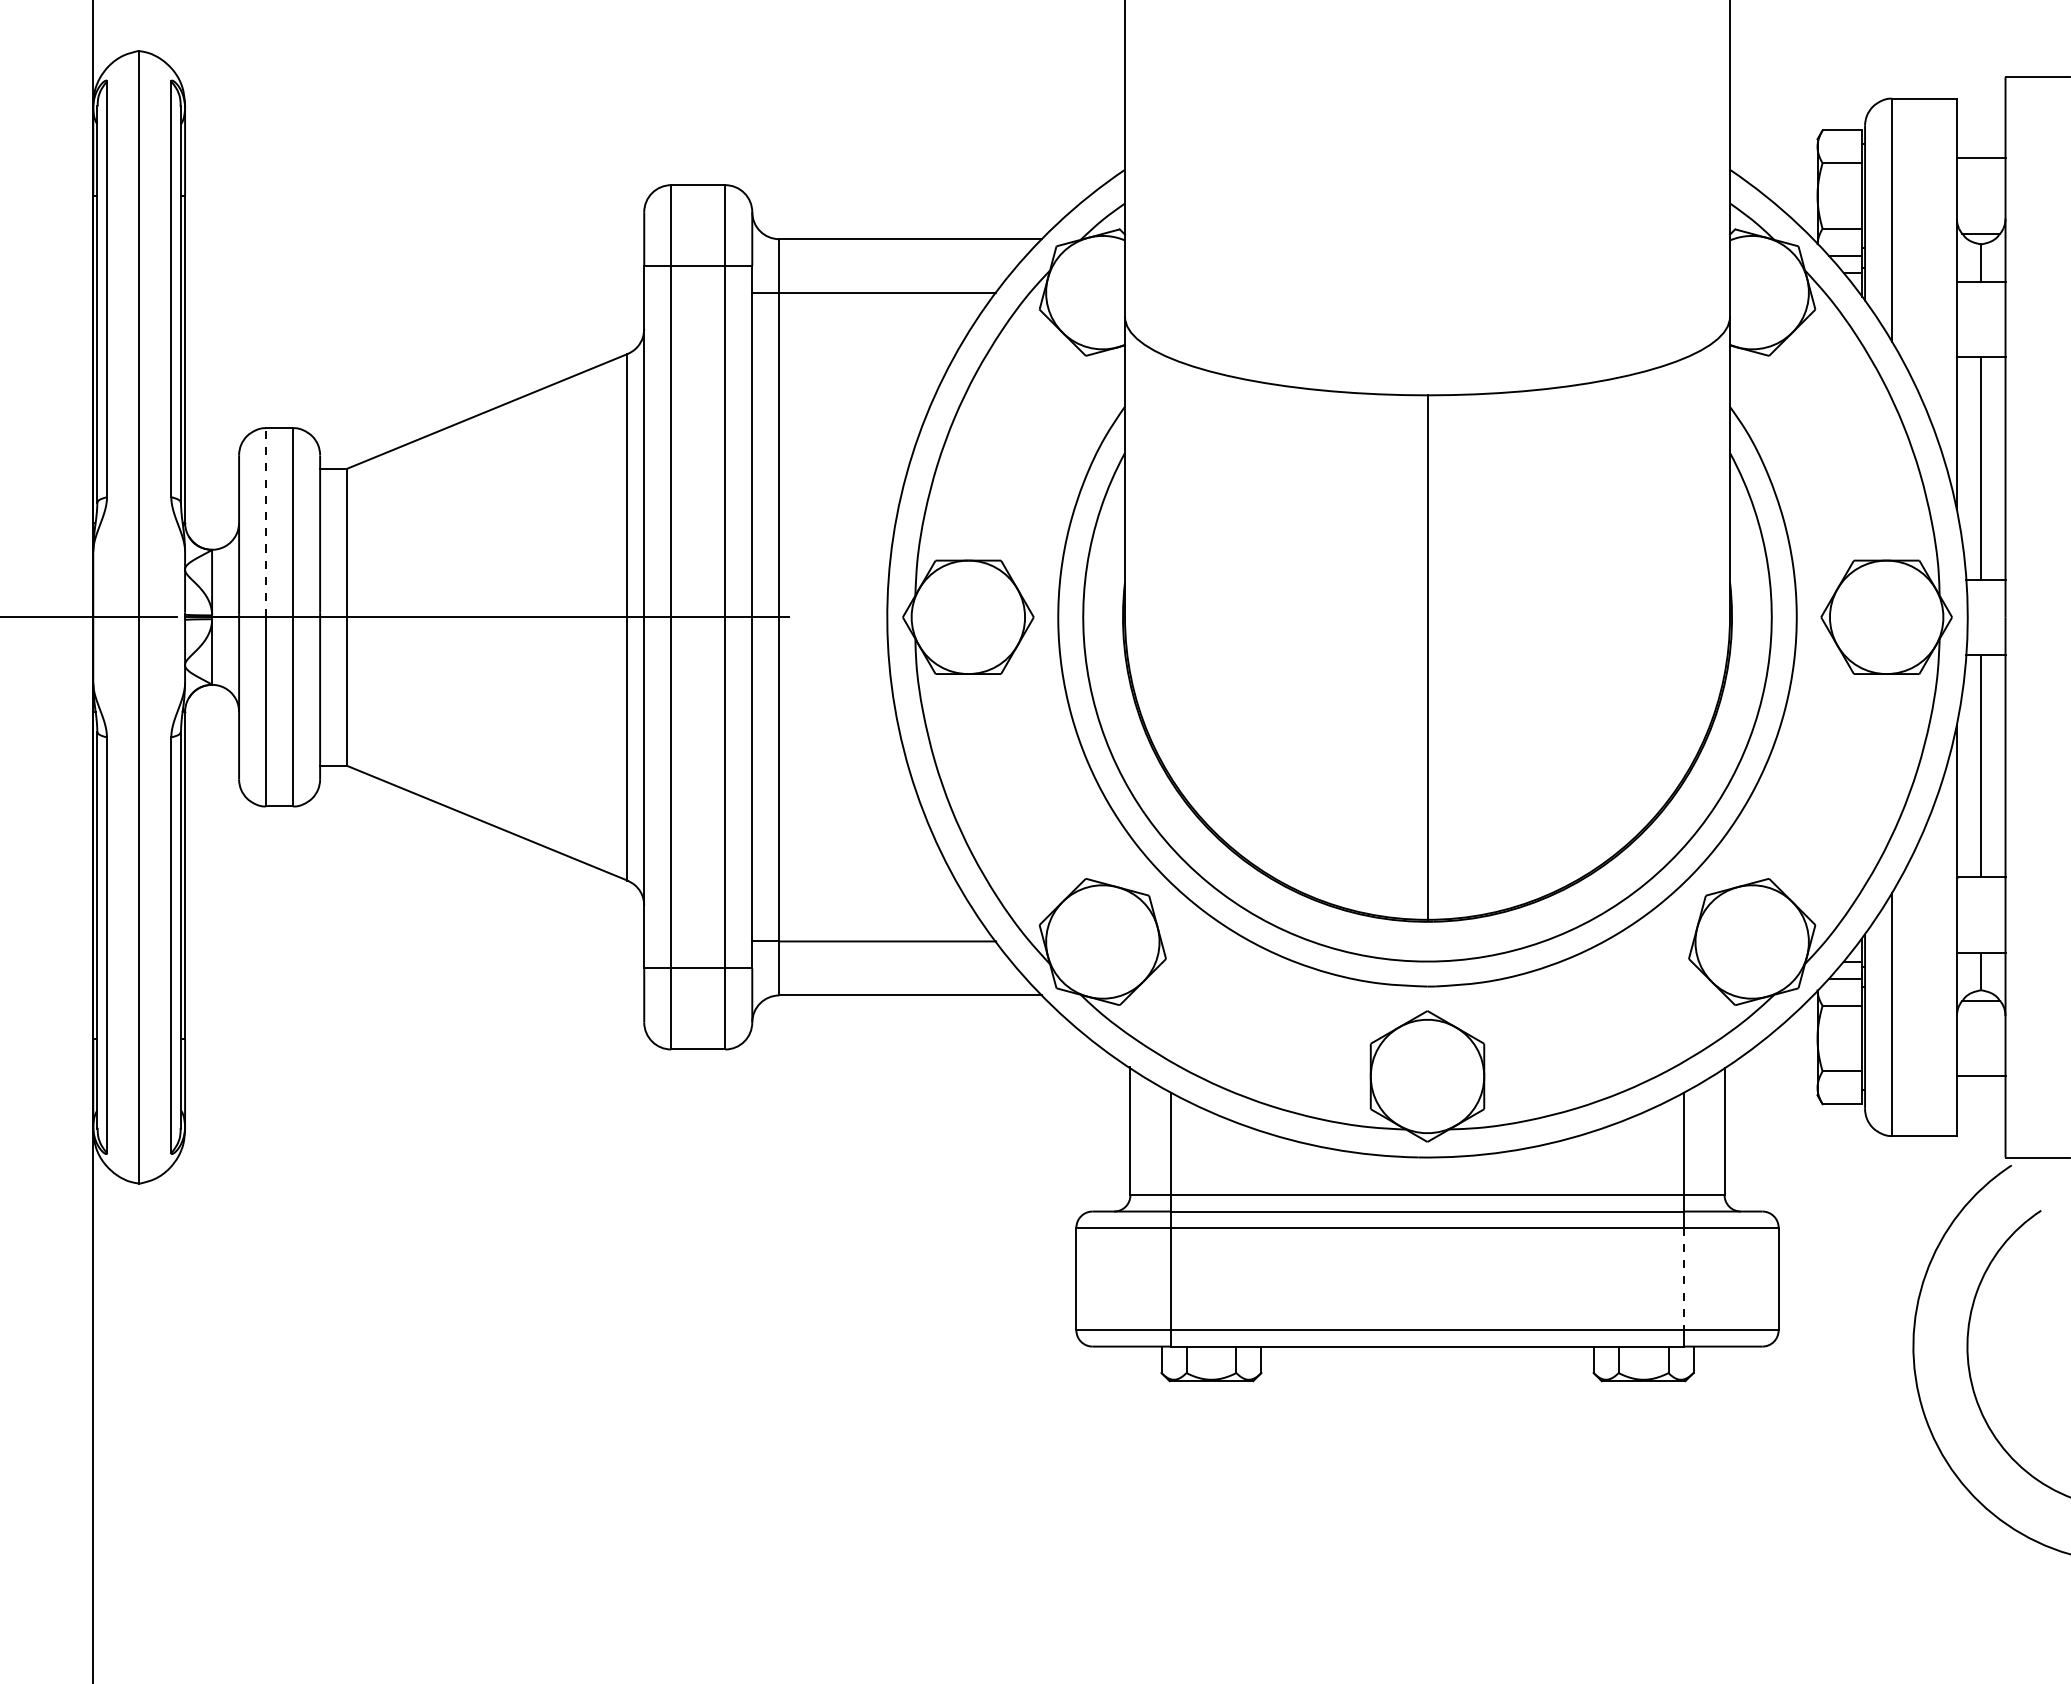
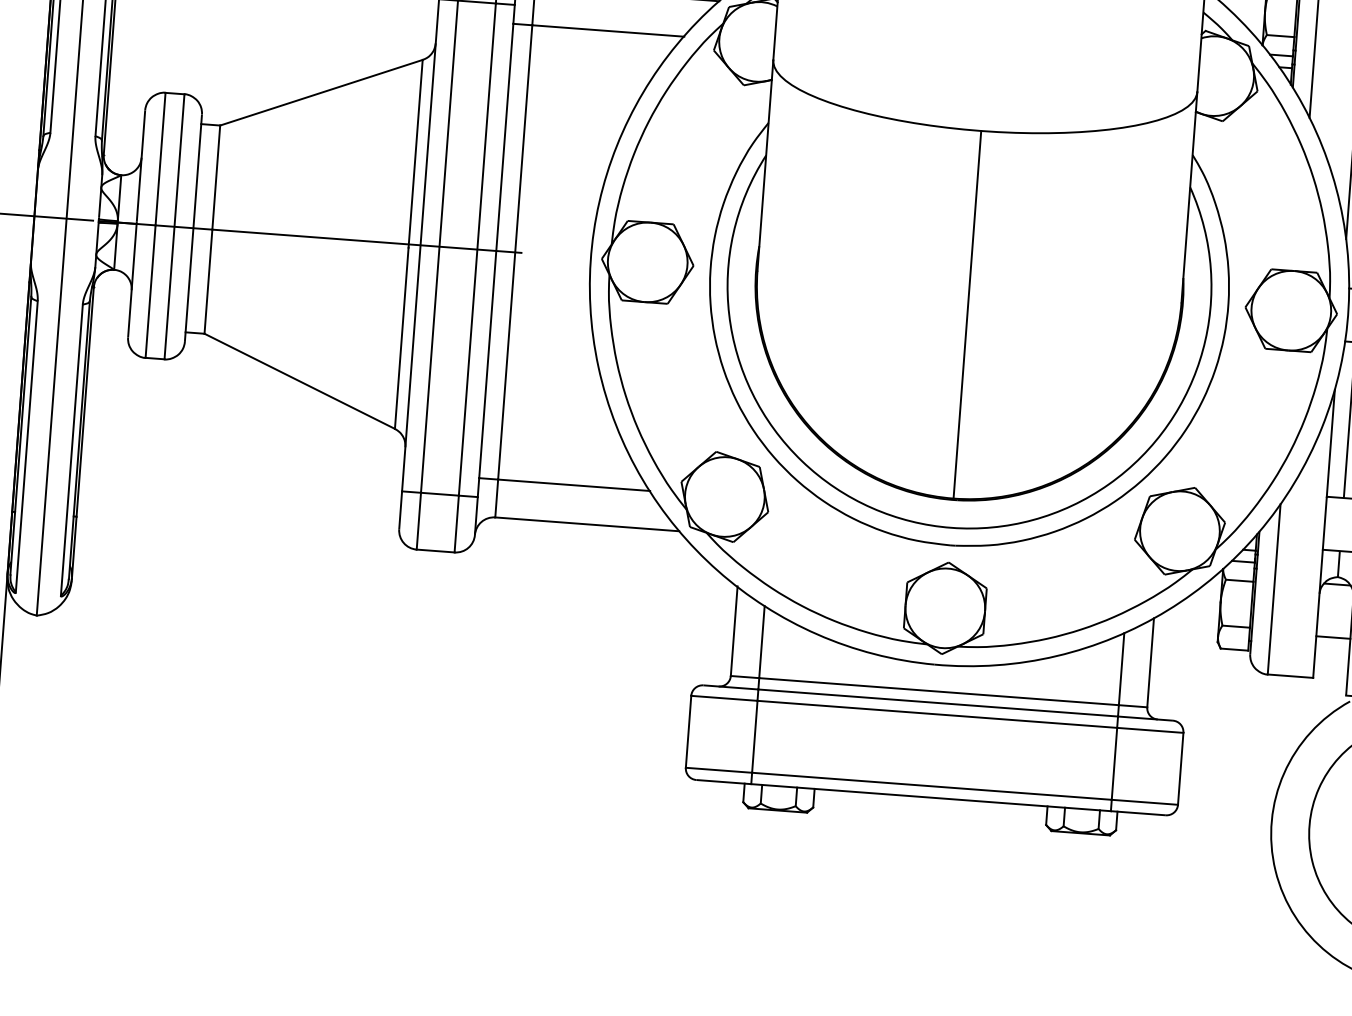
line: (266, 522) -> (160, 158), dashed -> solid
line: (1684, 1279) -> (1114, 764), dashed -> solid

